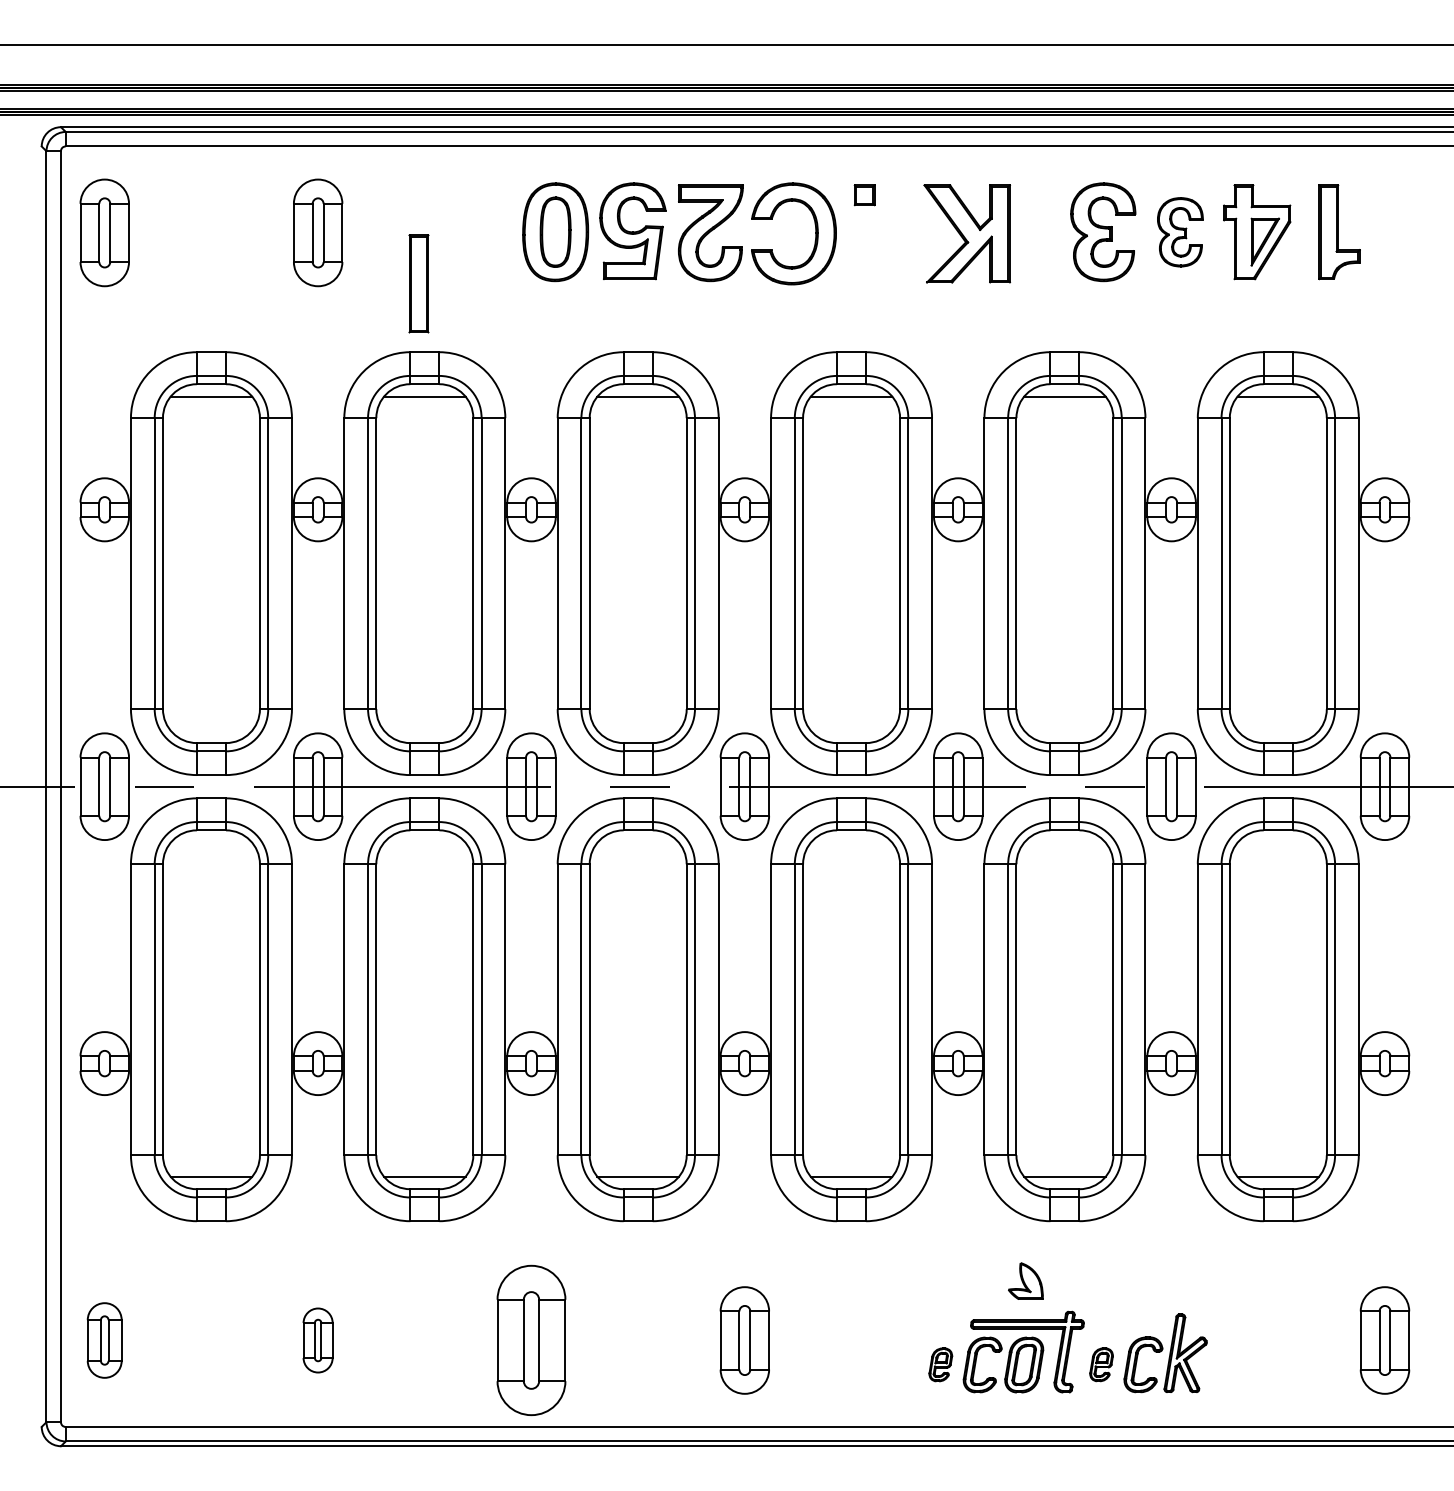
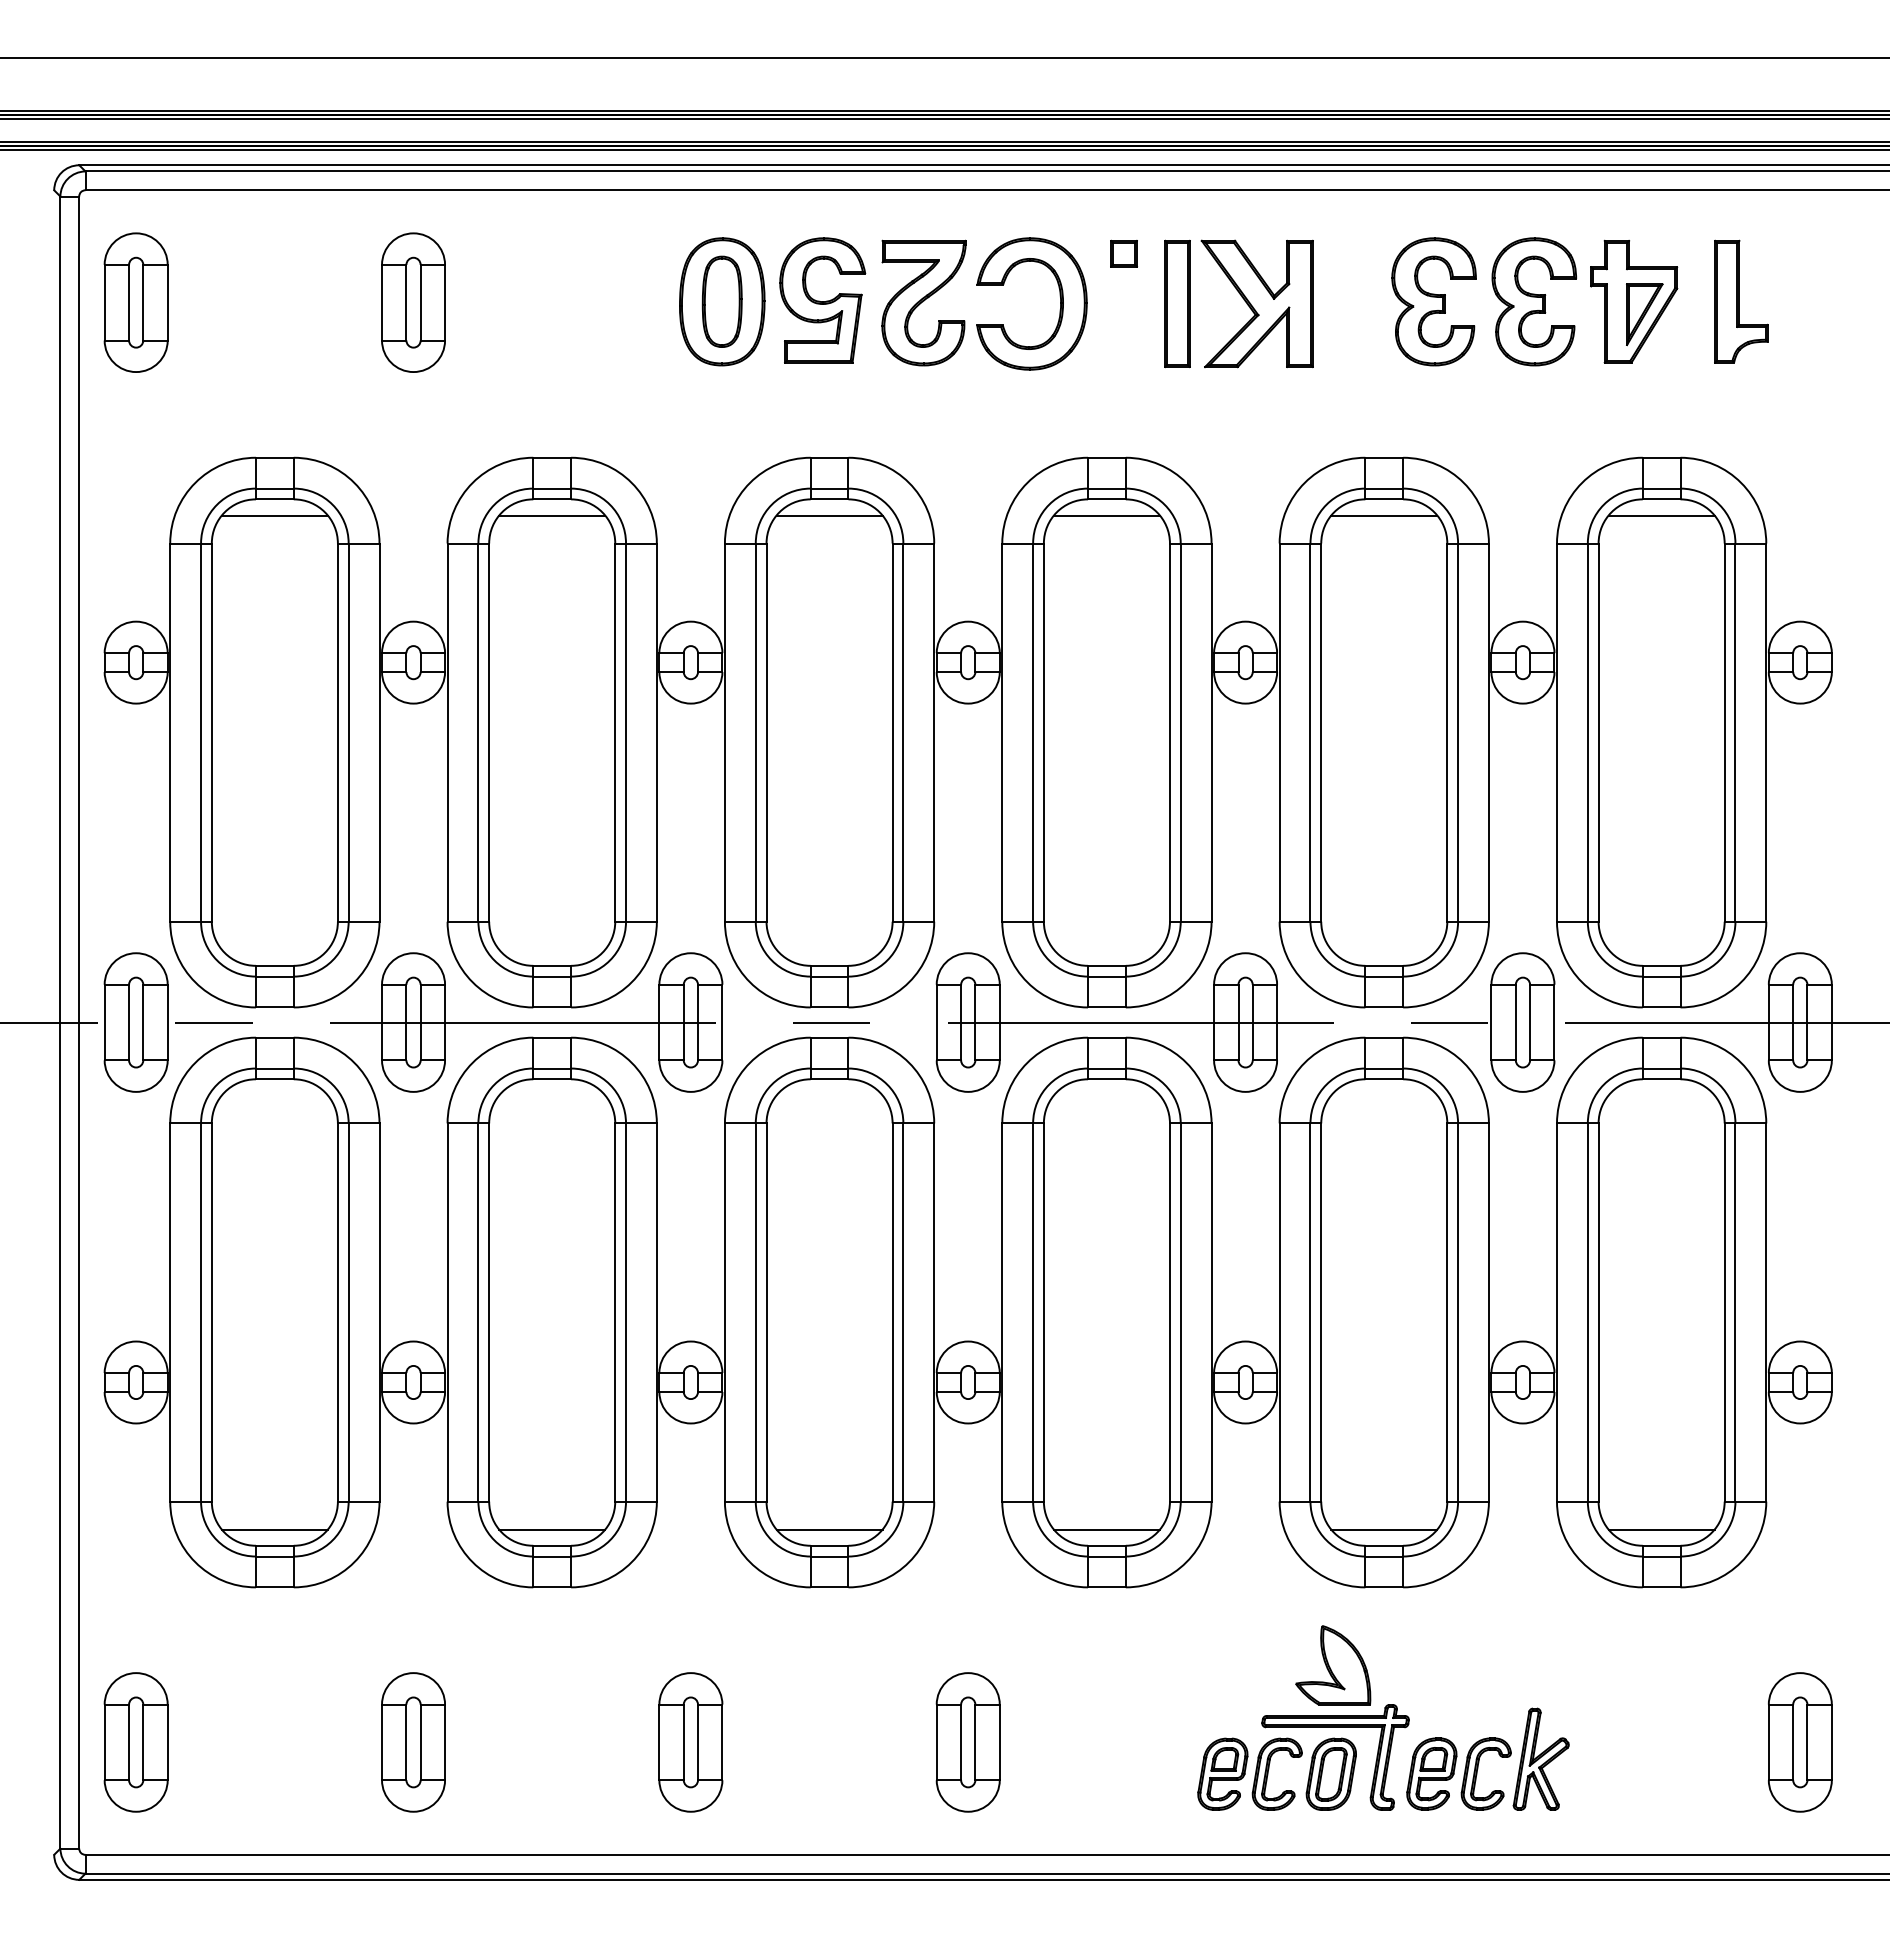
part: (1180, 231) -> (1534, 301), size x1.43
part: (418, 283) -> (1177, 303), moved
part: (1025, 1281) -> (1333, 1665), size x1.67
part: (104, 1340) -> (135, 1742), size x1.43
part: (318, 1340) -> (413, 1742), size x1.67
part: (531, 1340) -> (690, 1742), size x0.71
part: (940, 1364) -> (1222, 1773), size x1.67
part: (1101, 1364) -> (1431, 1773), size x1.67

